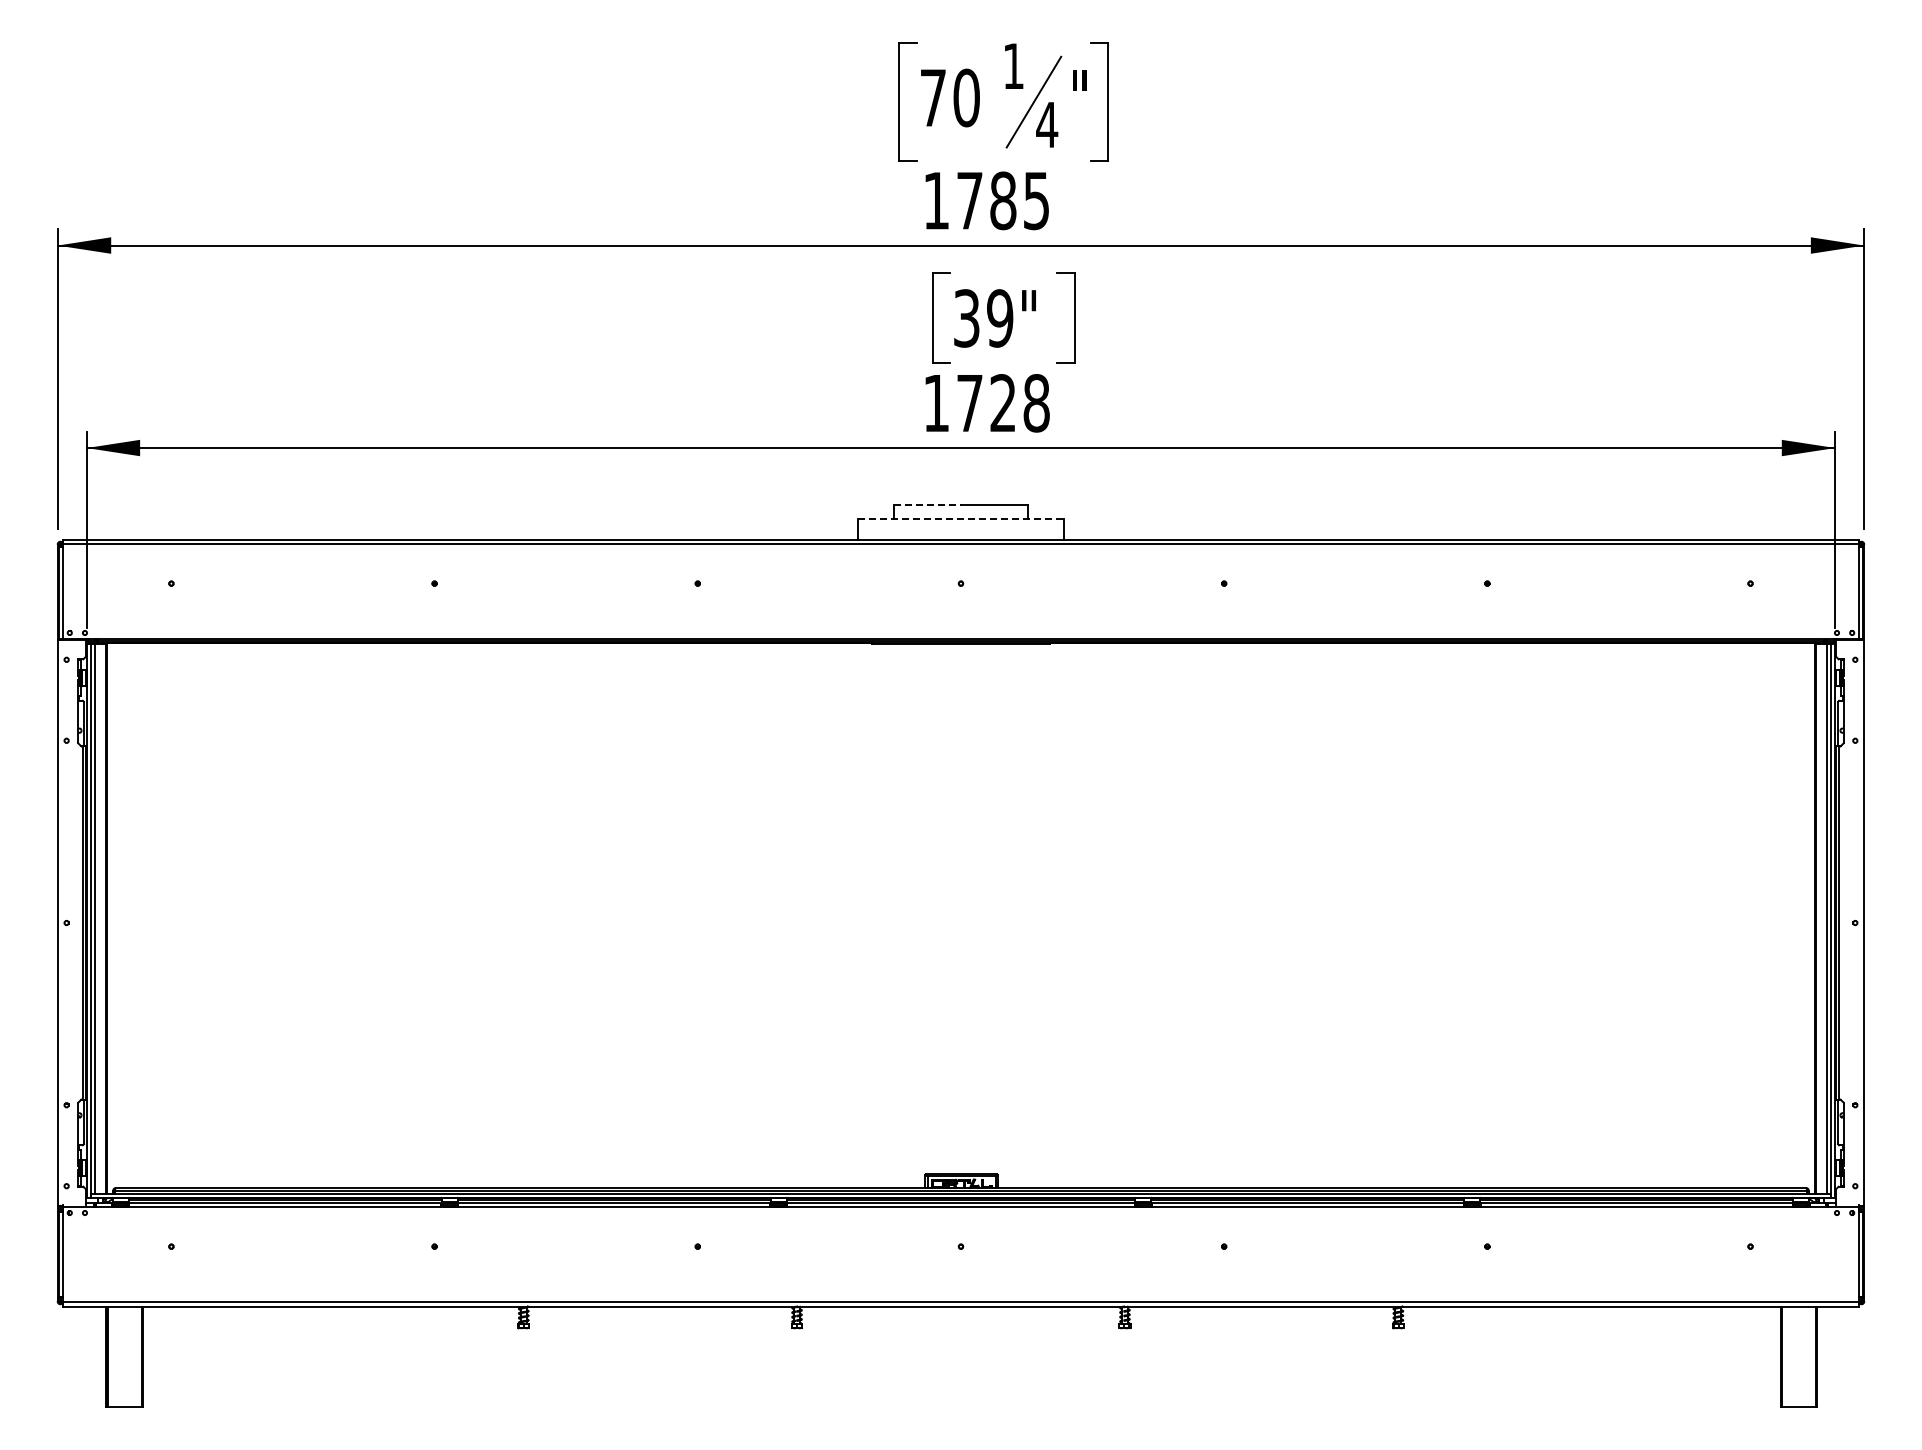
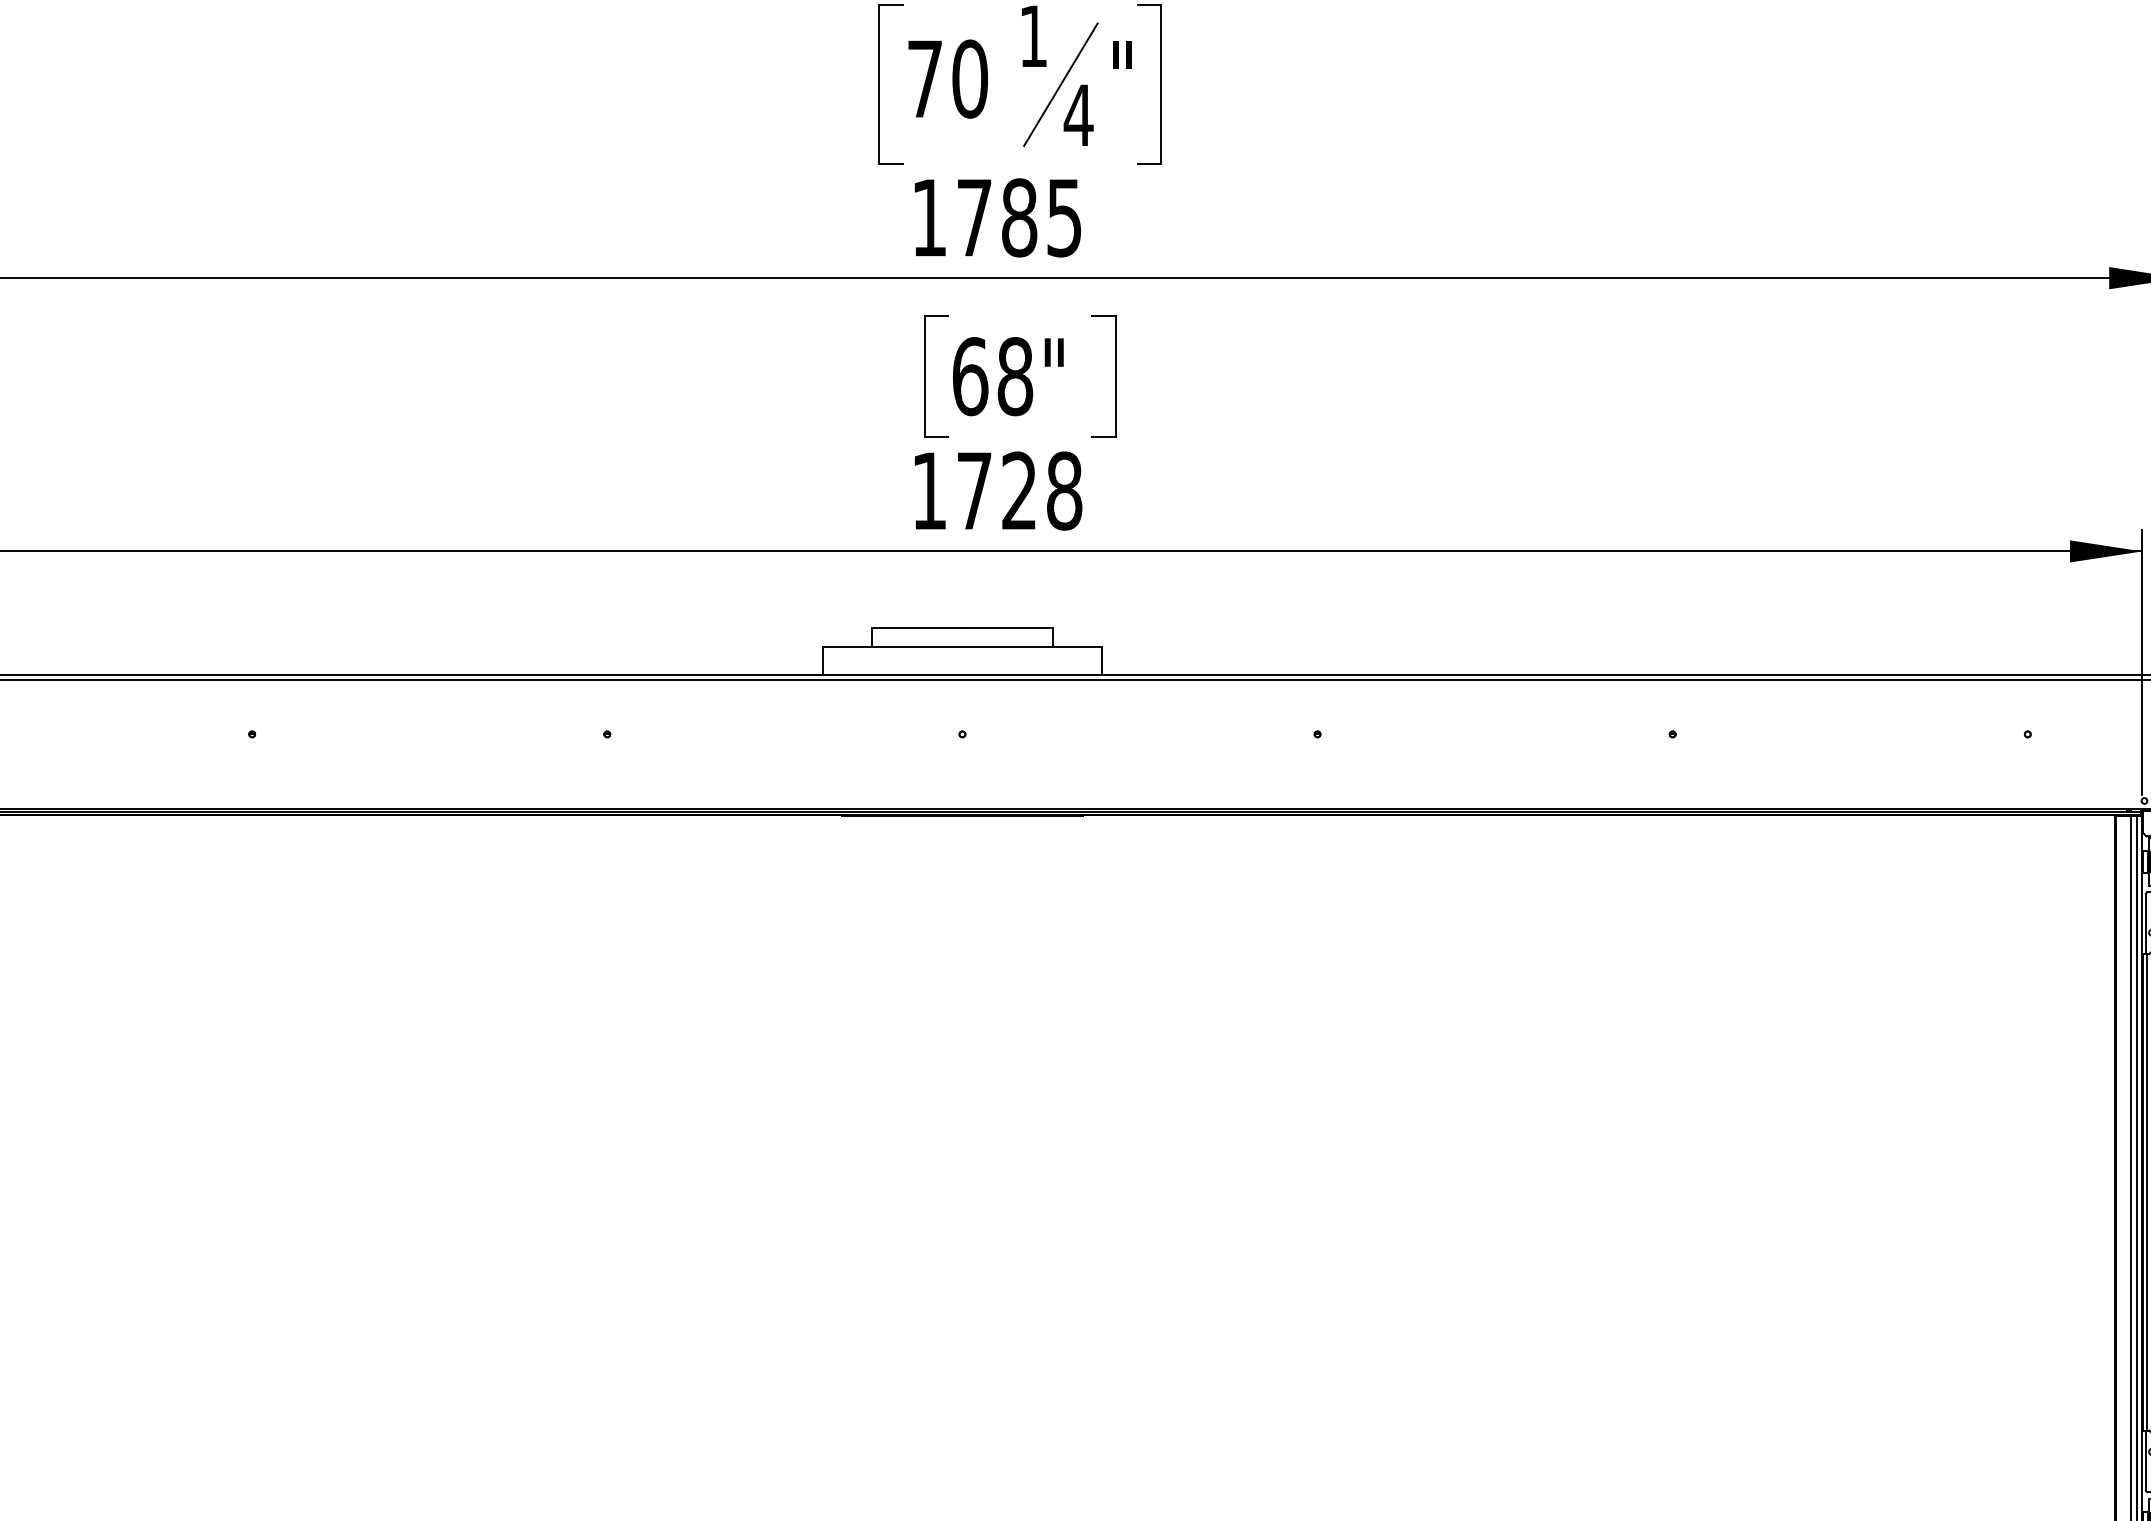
text: (983, 318) -> (992, 376), 39" -> 68"
line: (928, 504) -> (918, 627), dashed -> solid
line: (961, 518) -> (963, 646), dashed -> solid

